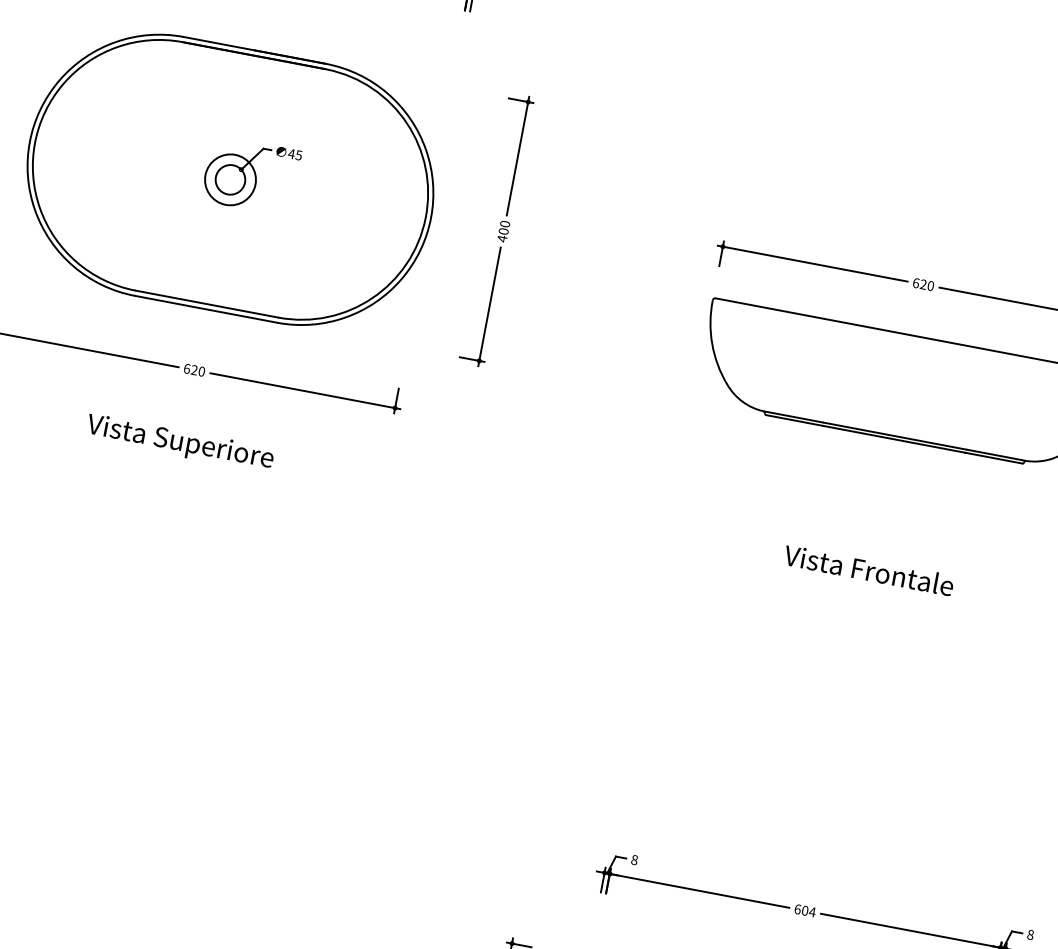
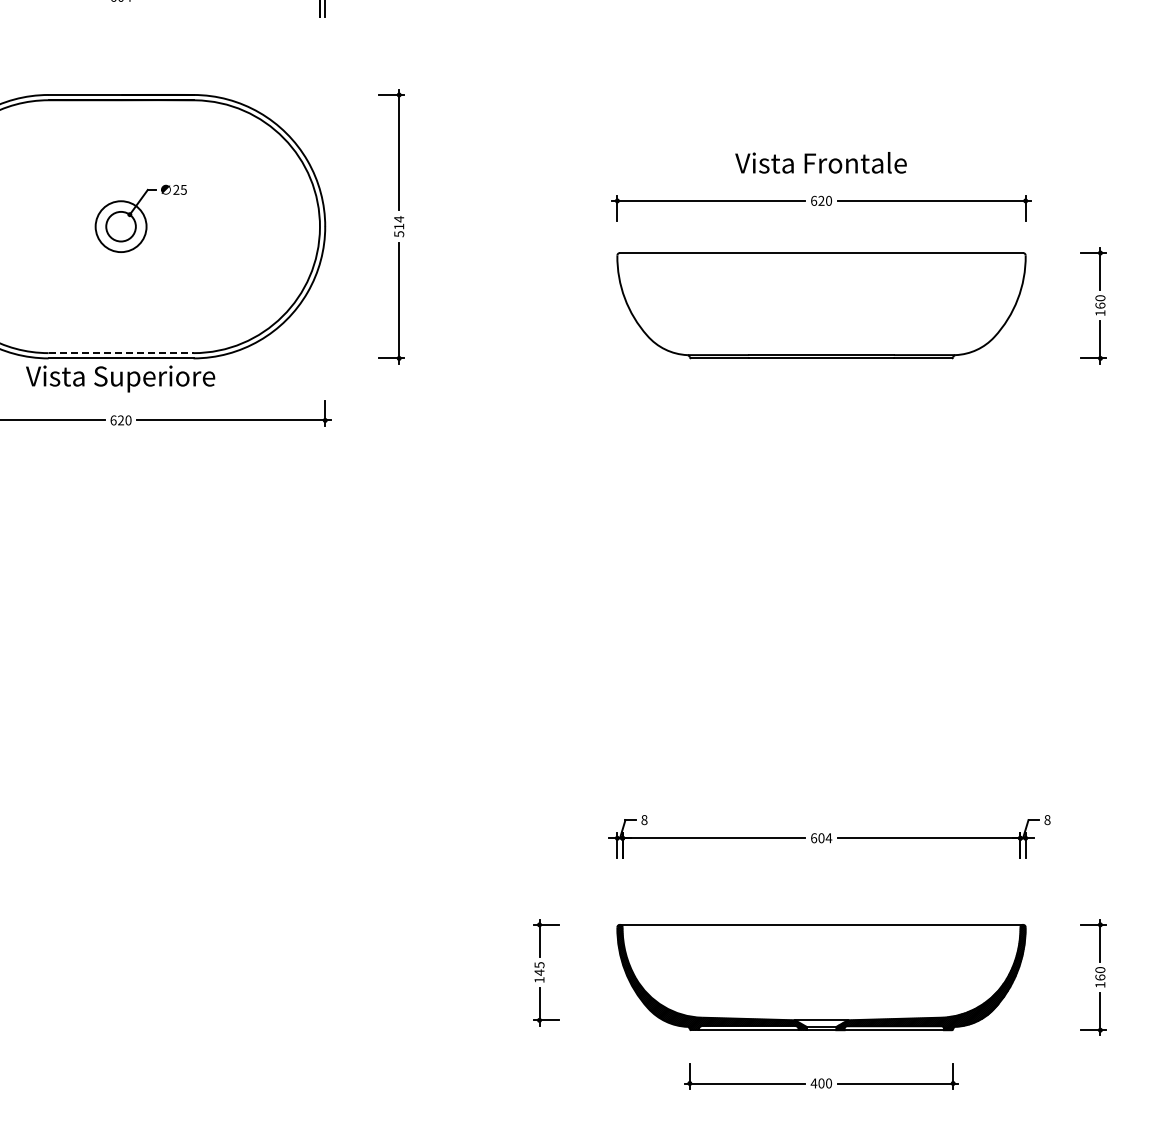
text: (291, 153) -> (176, 189), 45 -> 25
text: (504, 231) -> (399, 226), 400 -> 514
line: (207, 304) -> (121, 353), solid -> dashed
text: (180, 442) -> (120, 378), moved
text: (868, 569) -> (820, 162), moved

